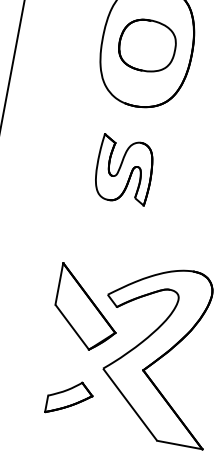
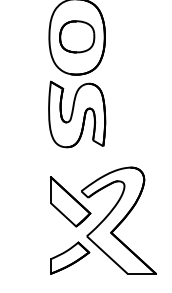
part: (124, 170) -> (77, 114), size x1.67
part: (70, 397) -> (70, 257), size x1.43

